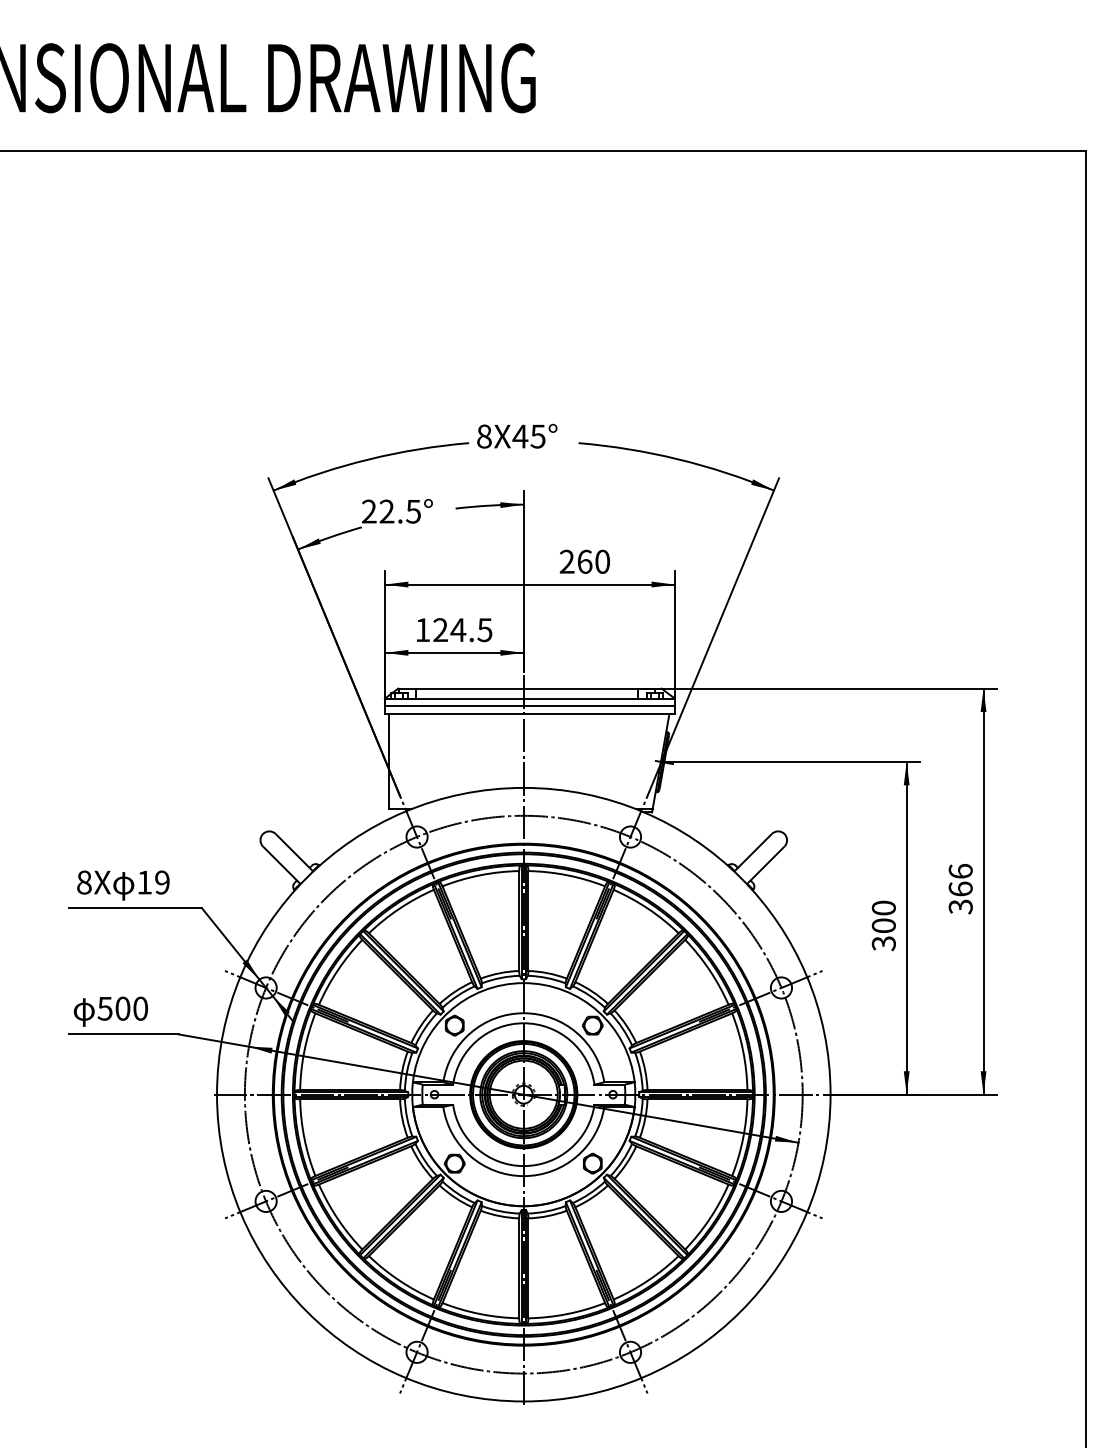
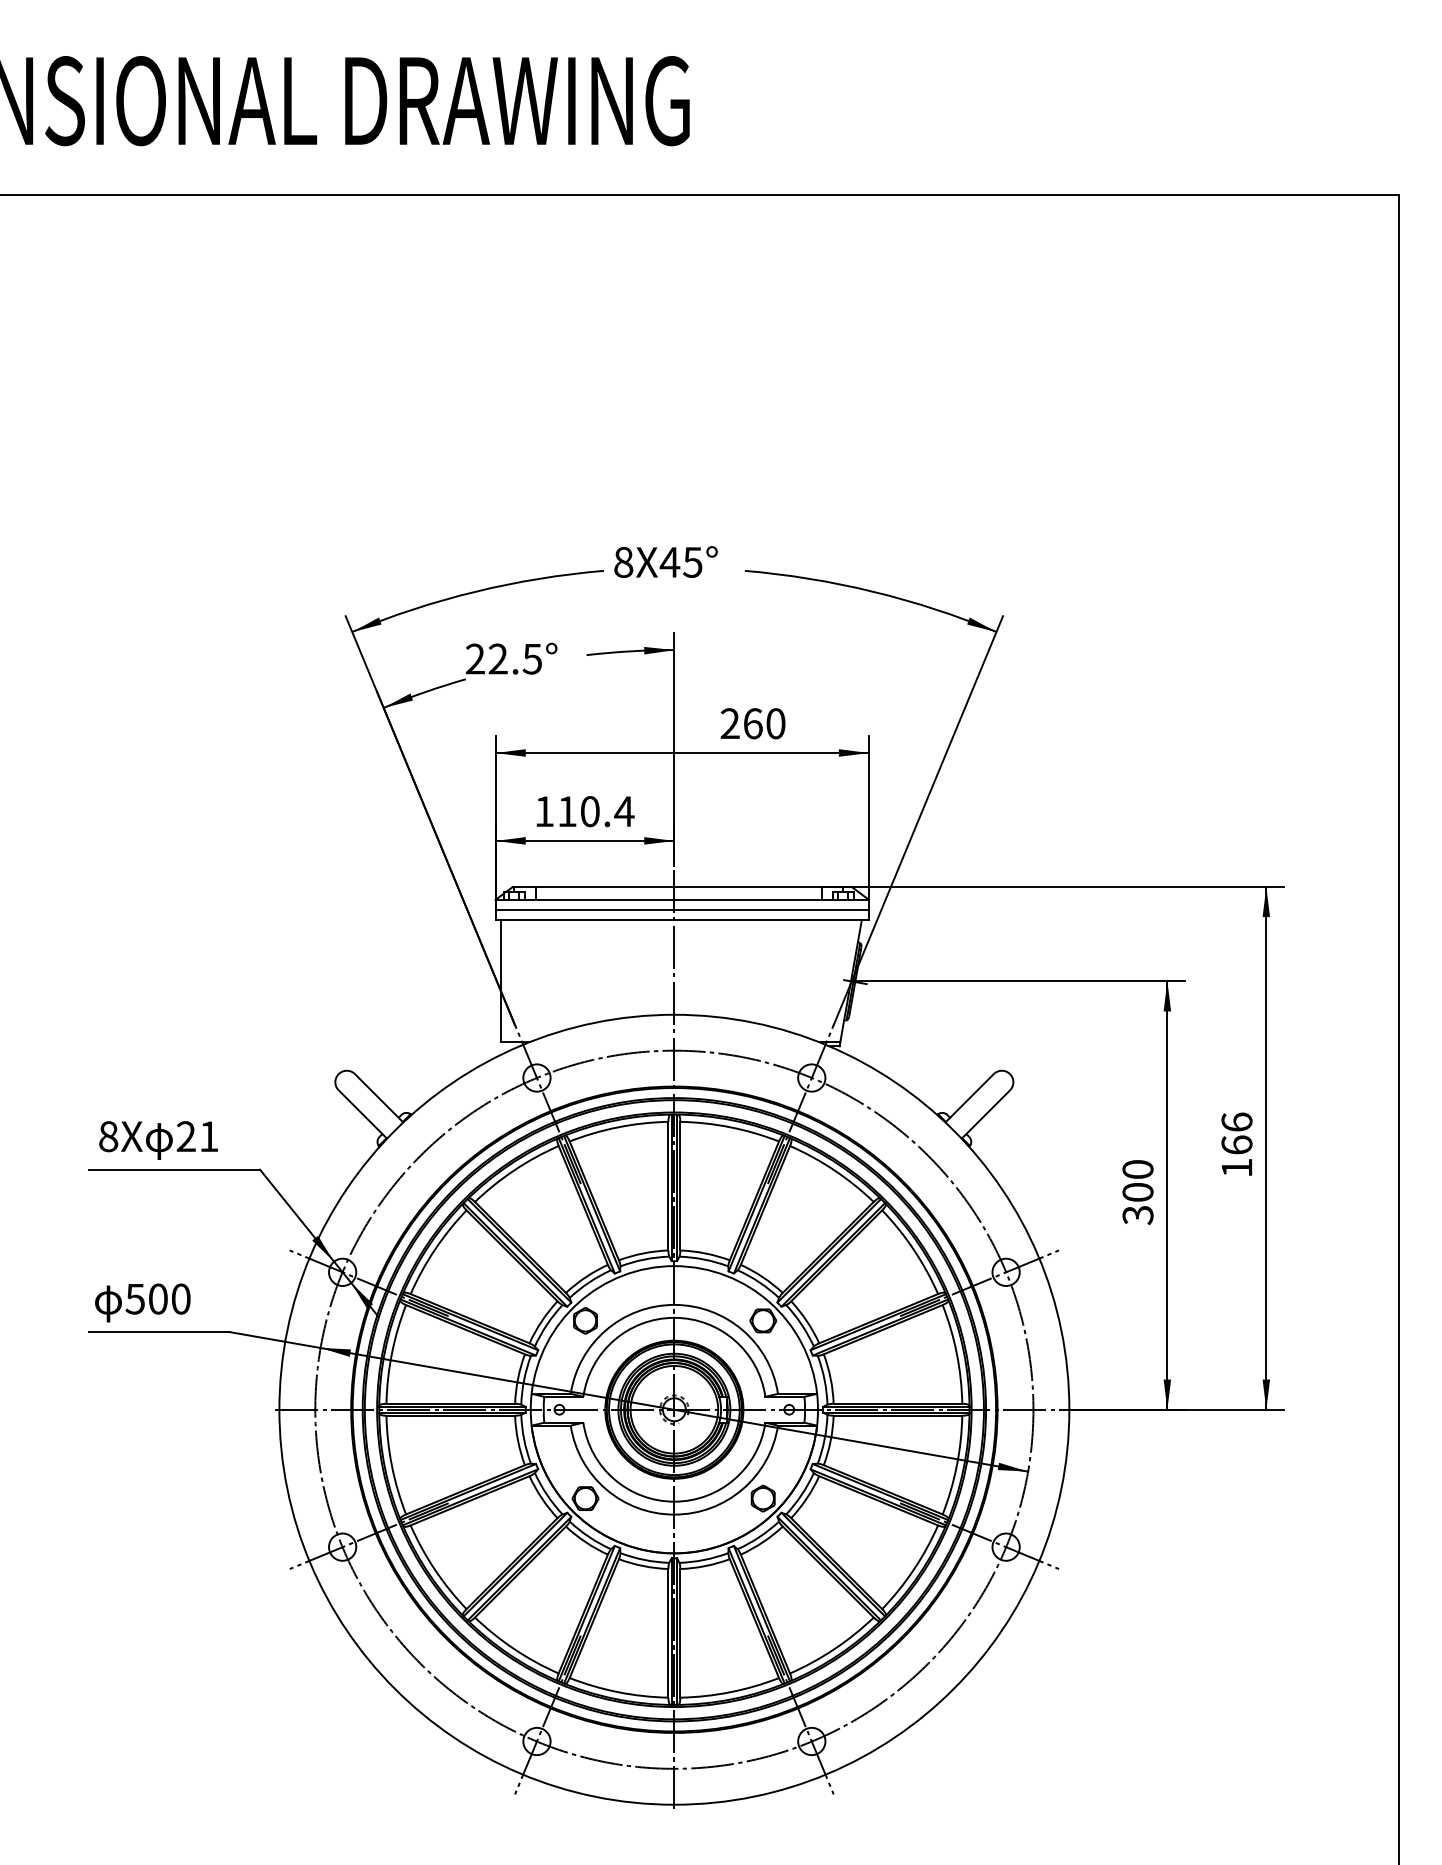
text: (463, 630) -> (596, 811), 124.5 -> 110.4
text: (153, 882) -> (197, 1136), 19 -> 21
text: (960, 906) -> (1236, 1167), 366 -> 166

